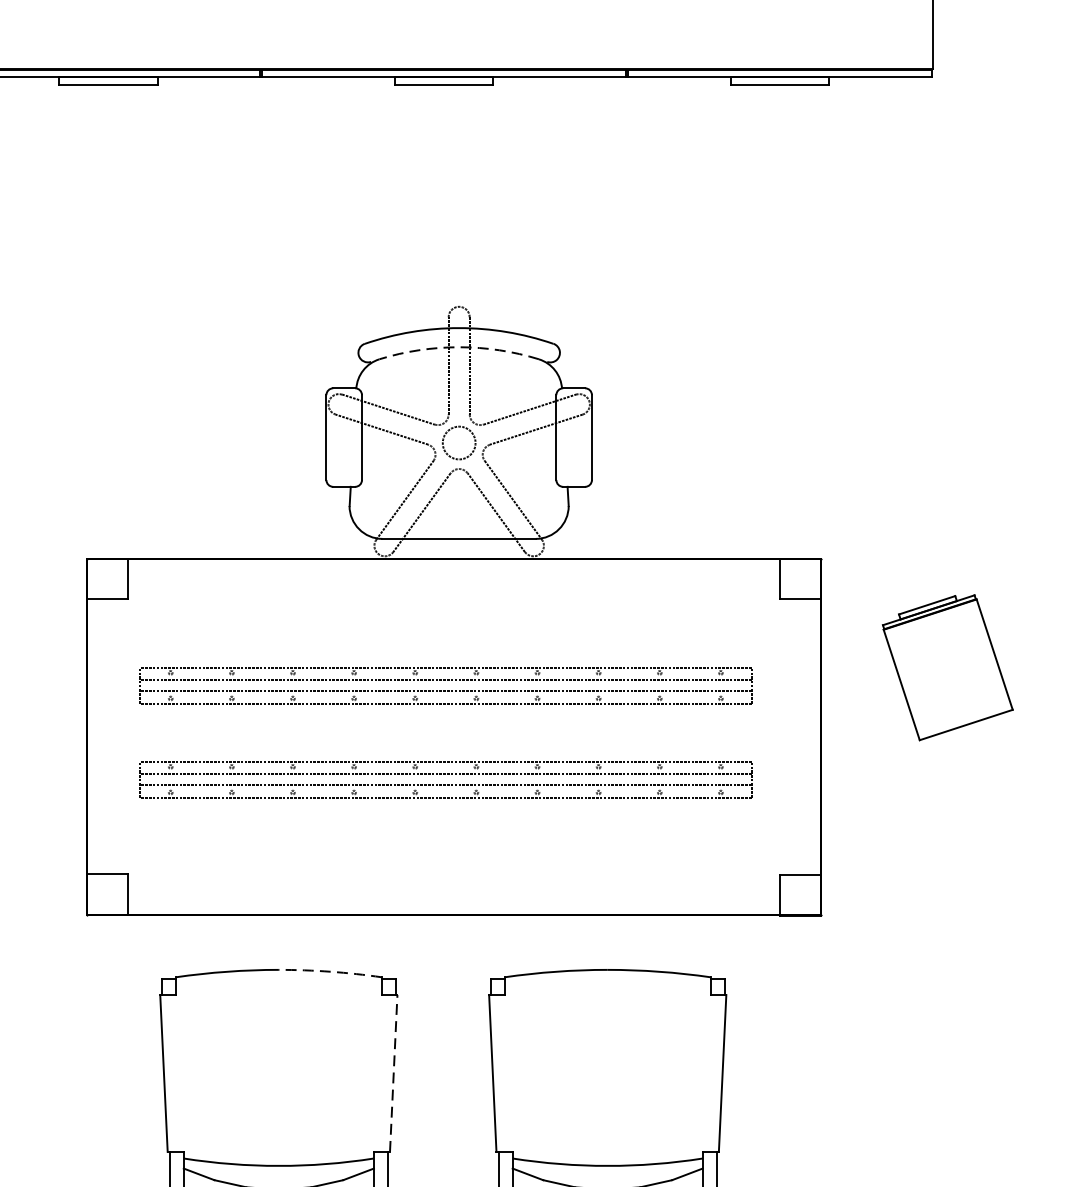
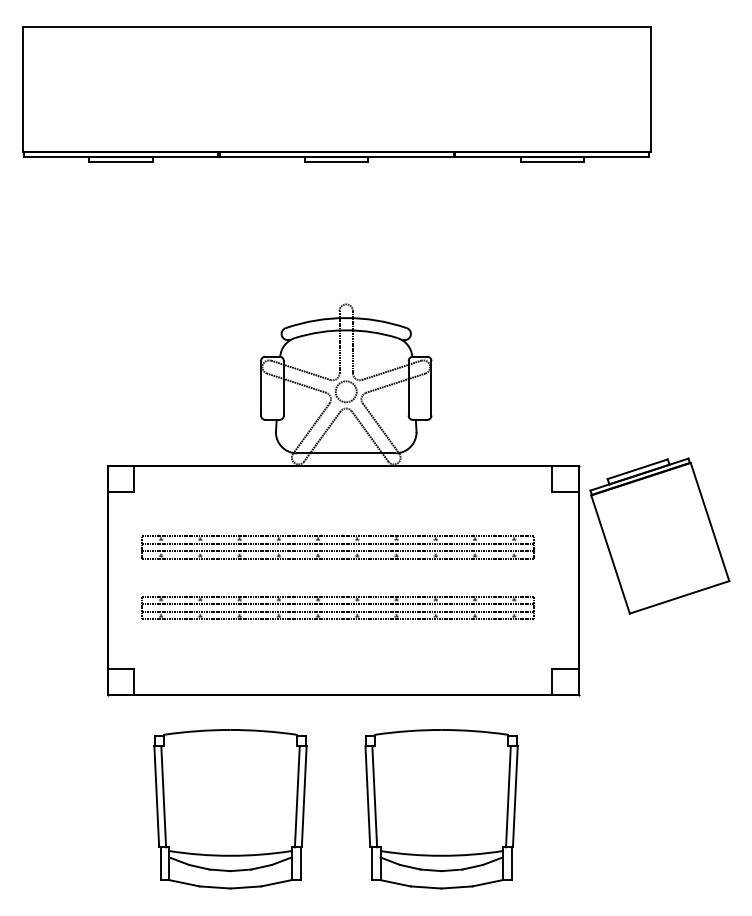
arc: (459, 347) -> (346, 330), dashed -> solid
part: (947, 666) -> (659, 535), size x1.67
arc: (330, 972) -> (263, 731), dashed -> solid
line: (394, 1071) -> (304, 795), dashed -> solid
line: (174, 1073) -> (163, 796), added
line: (381, 1073) -> (296, 796), added
line: (503, 1073) -> (374, 796), added
line: (711, 1073) -> (508, 796), added

